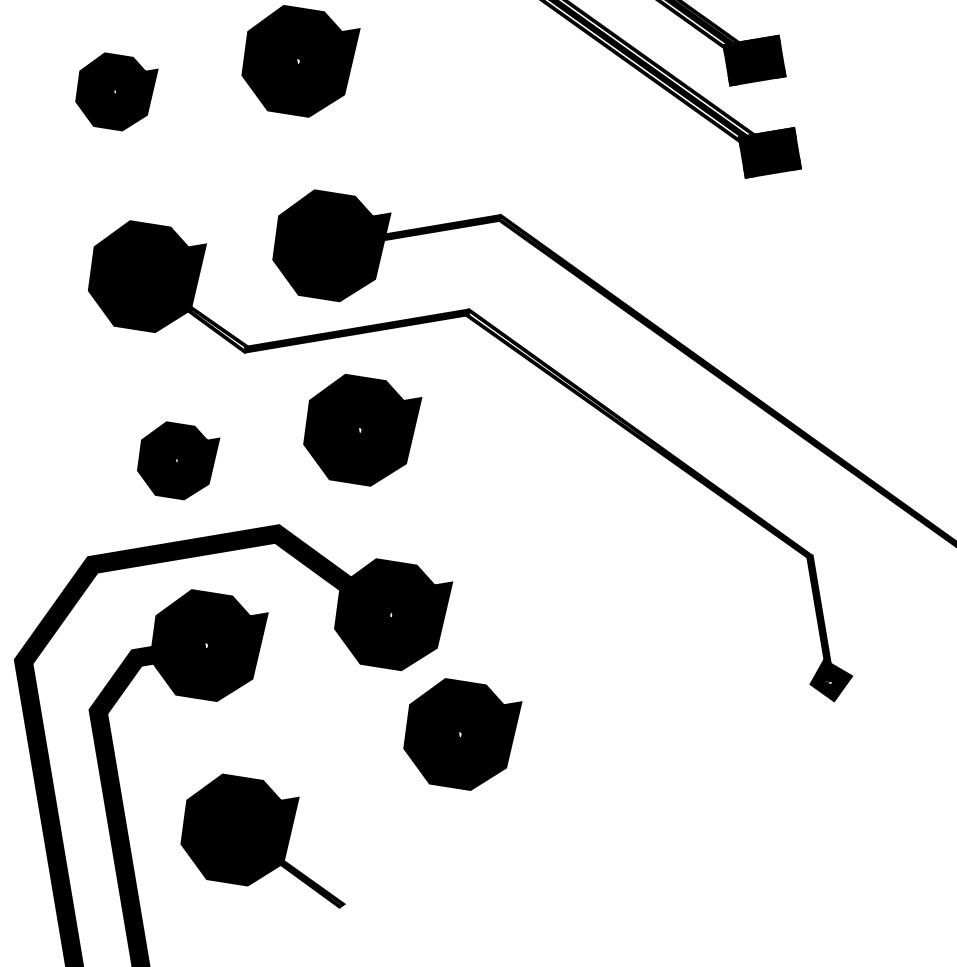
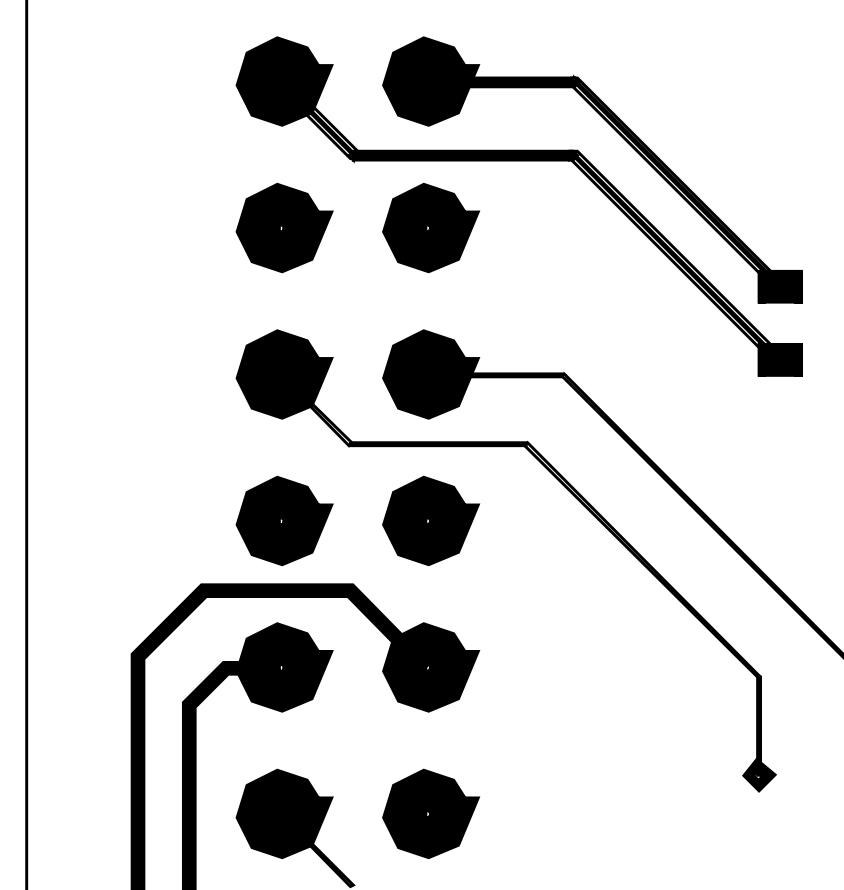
part: (117, 90) -> (284, 227), size x1.43
part: (179, 459) -> (284, 520), size x1.43
part: (464, 732) -> (431, 813), moved

